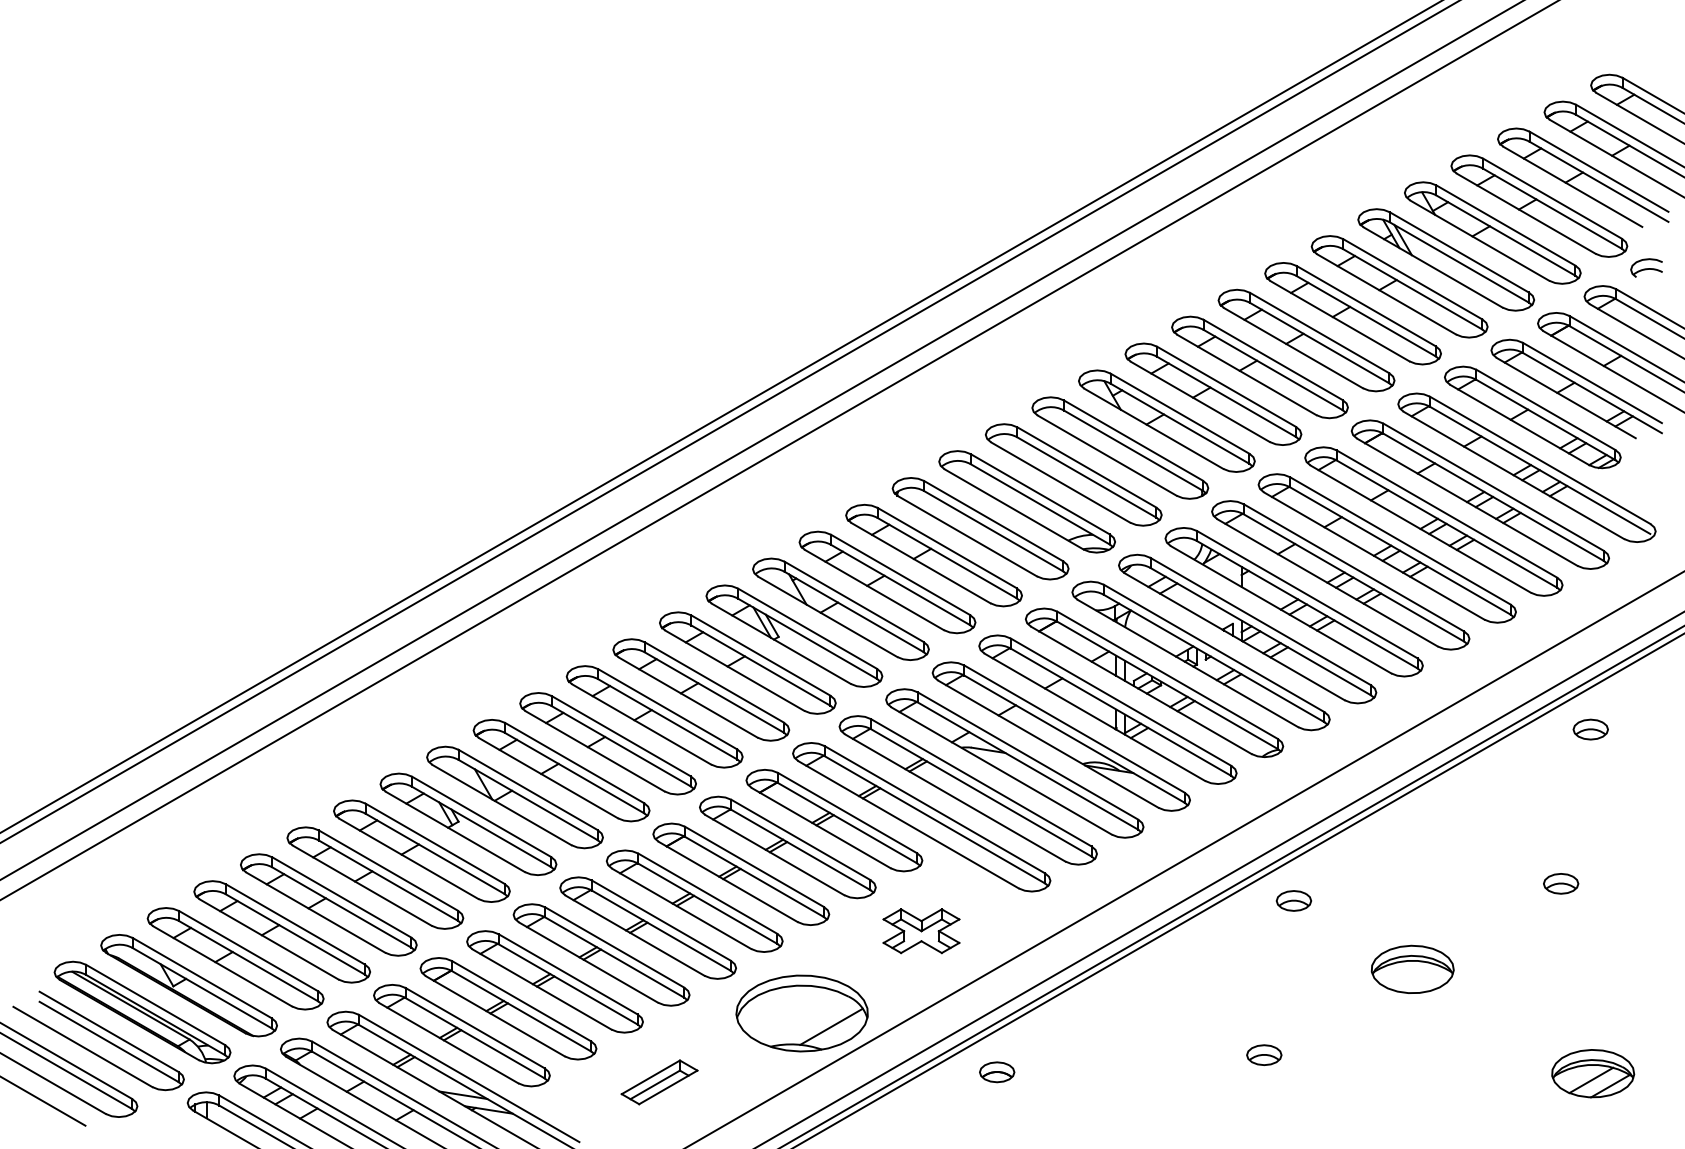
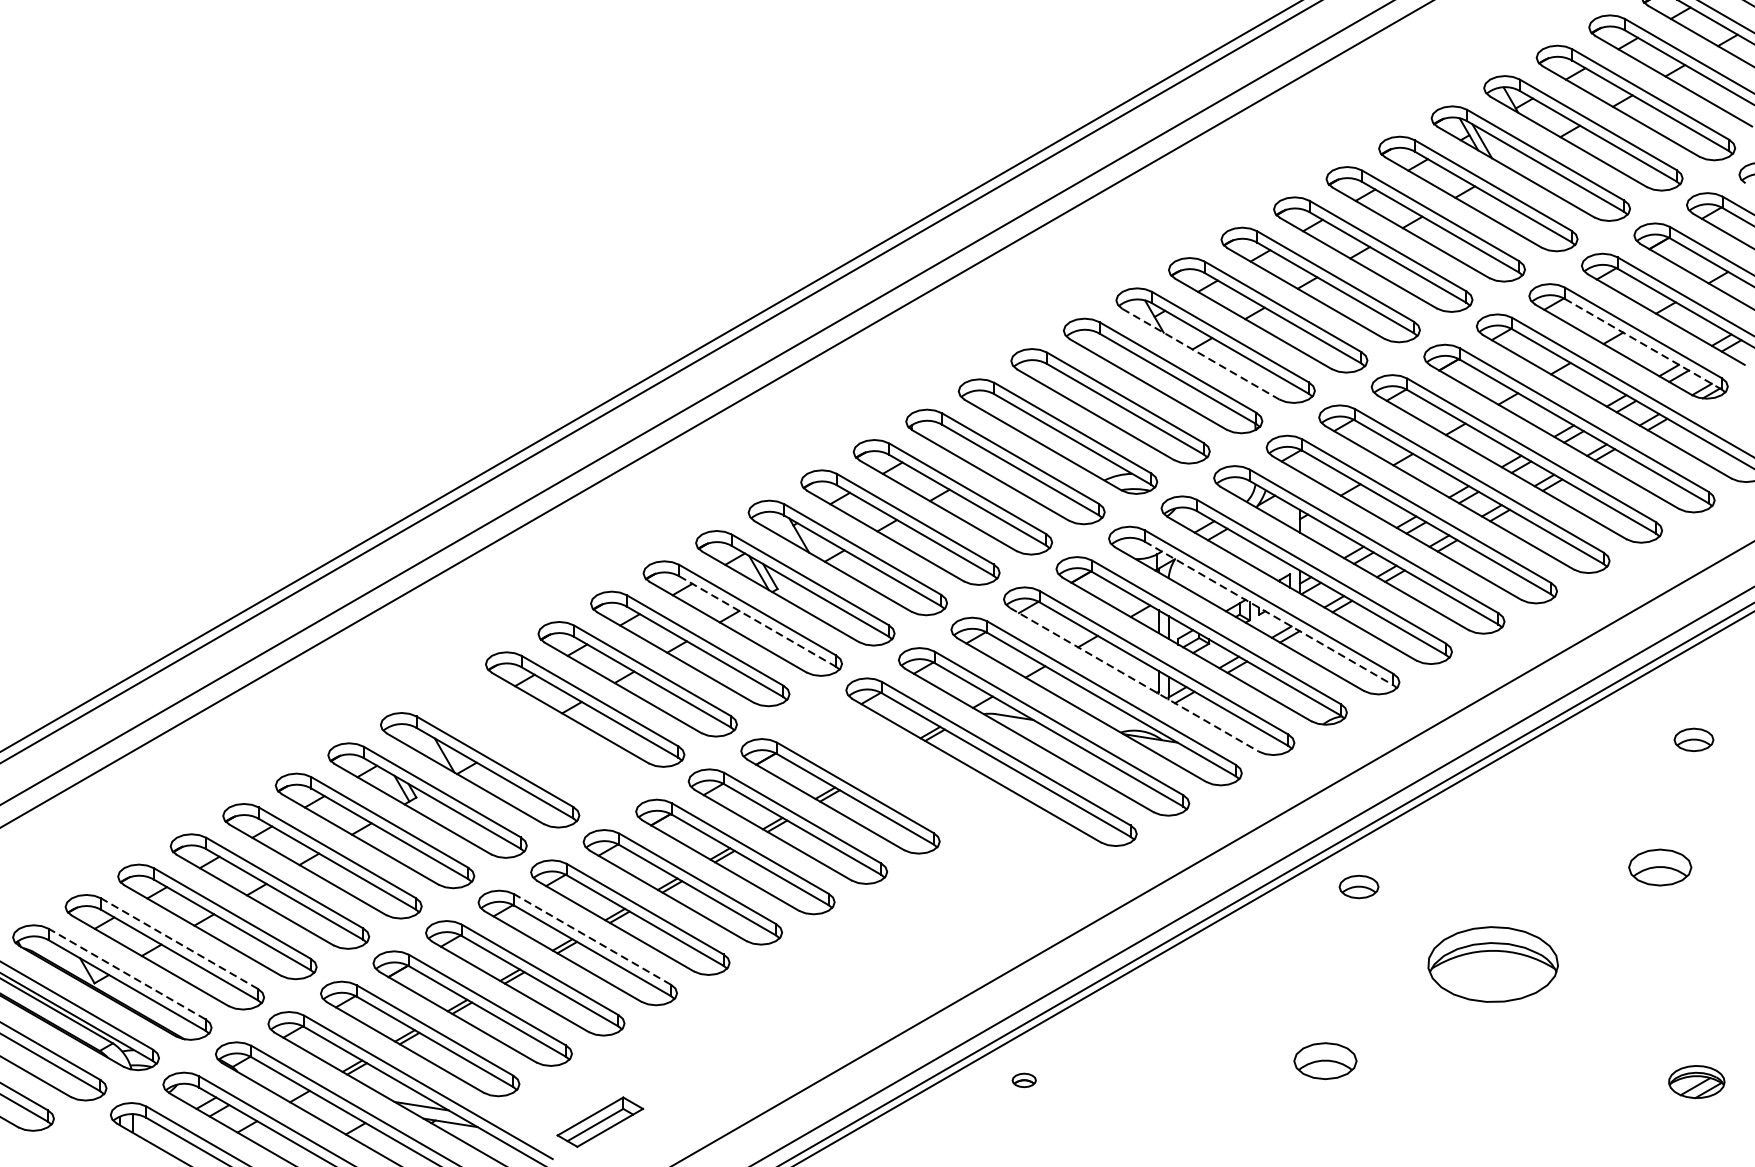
line: (1546, 420) -> (1644, 344), solid -> dashed
line: (1154, 429) -> (1201, 355), solid -> dashed
line: (1214, 658) -> (1269, 613), solid -> dashed
line: (761, 665) -> (758, 621), solid -> dashed
line: (1095, 717) -> (1135, 679), solid -> dashed
part: (1590, 729) -> (1693, 739), moved
part: (561, 770) -> (532, 739), removed
part: (921, 817) -> (938, 792), removed
part: (1561, 883) -> (1660, 867), size x1.6
part: (921, 931) -> (938, 921), removed
line: (614, 947) -> (592, 939), solid -> dashed
line: (248, 950) -> (179, 942), solid -> dashed
part: (1412, 968) -> (1492, 963), size x1.4
line: (201, 977) -> (126, 973), solid -> dashed
part: (801, 1013) -> (803, 1013), removed
part: (1264, 1054) -> (1325, 1060), size x1.6
part: (997, 1072) -> (1024, 1080), size x0.6
part: (1593, 1073) -> (1697, 1081), size x0.6
part: (659, 1082) -> (600, 1122), moved

